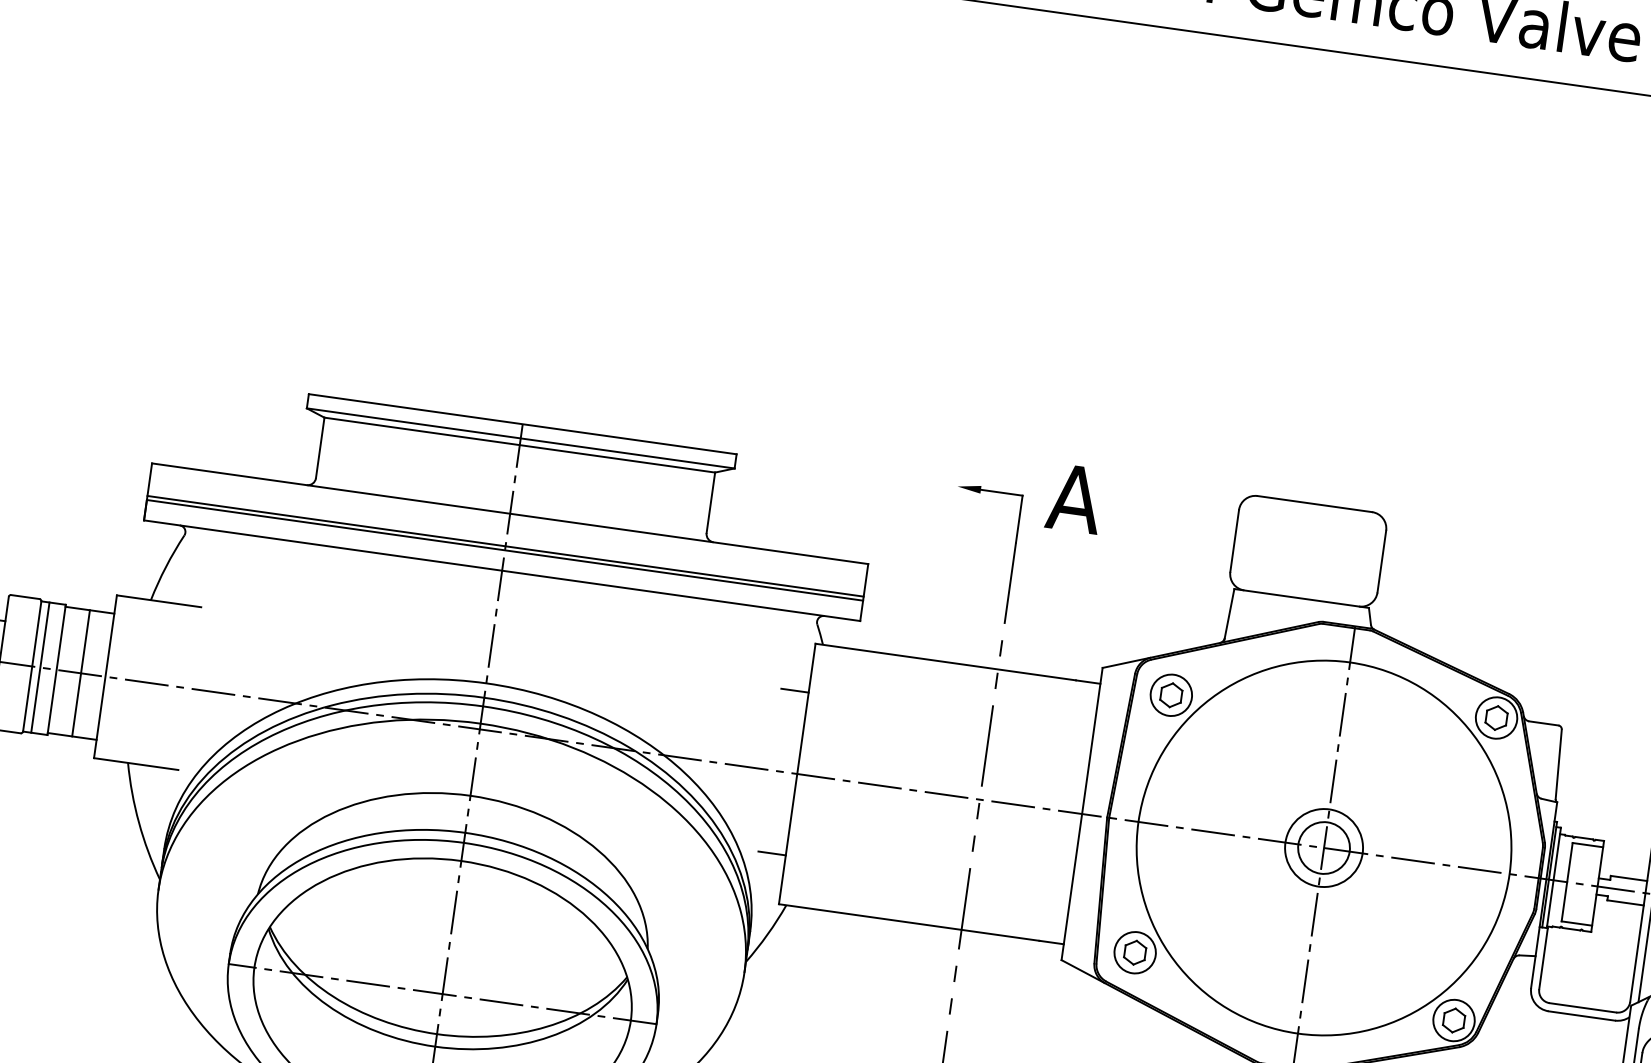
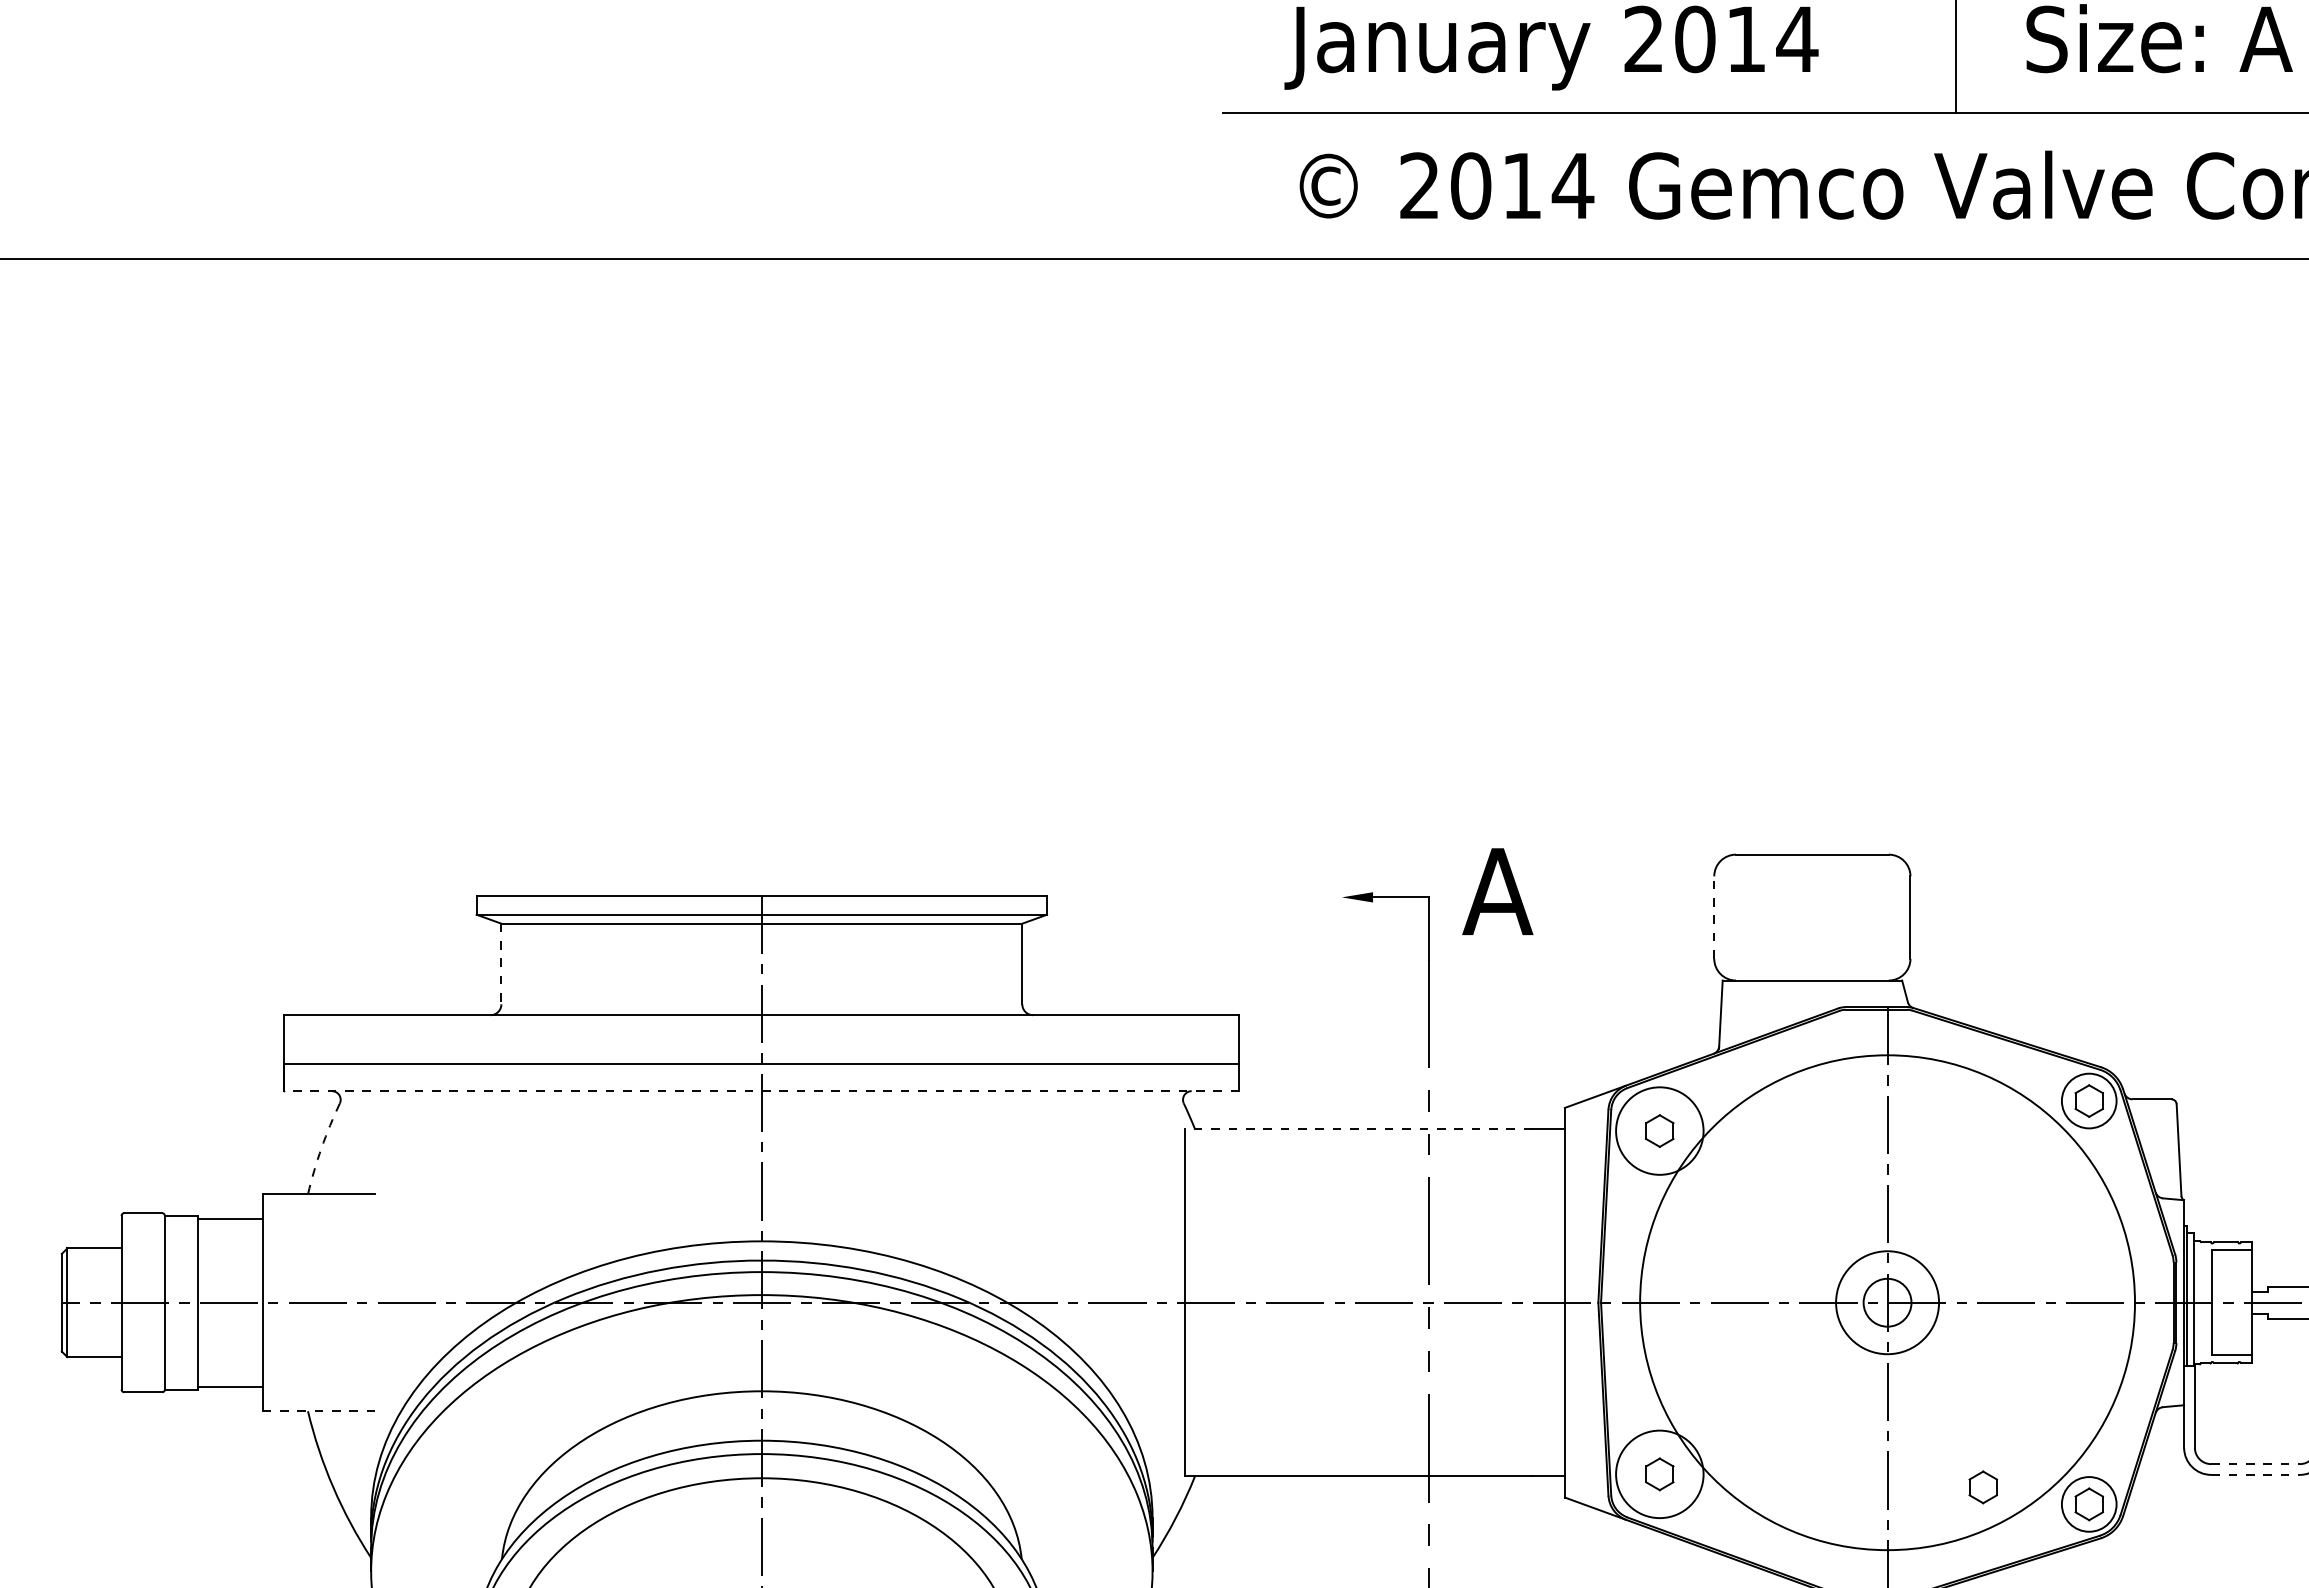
line: (320, 448) -> (501, 964), solid -> dashed
line: (1234, 540) -> (1714, 917), solid -> dashed
line: (505, 546) -> (761, 1058), removed
arc: (165, 567) -> (321, 1148), solid -> dashed
line: (501, 570) -> (761, 1091), solid -> dashed
line: (945, 662) -> (1358, 1129), solid -> dashed
line: (40, 667) -> (175, 1302), removed
line: (81, 673) -> (230, 1302), removed
line: (794, 690) -> (1166, 1194), removed
circle: (1171, 694) -> (1659, 1130), size x1.6
line: (136, 764) -> (319, 1411), solid -> dashed
circle: (1324, 847) -> (1887, 1302), size x0.7
line: (771, 853) -> (1166, 1411), removed
circle: (1134, 952) -> (1659, 1474), size x1.6
part: (1375, 996) -> (1982, 1487), added
line: (1583, 1008) -> (2256, 1464), solid -> dashed
line: (1582, 1015) -> (2256, 1474), solid -> dashed

